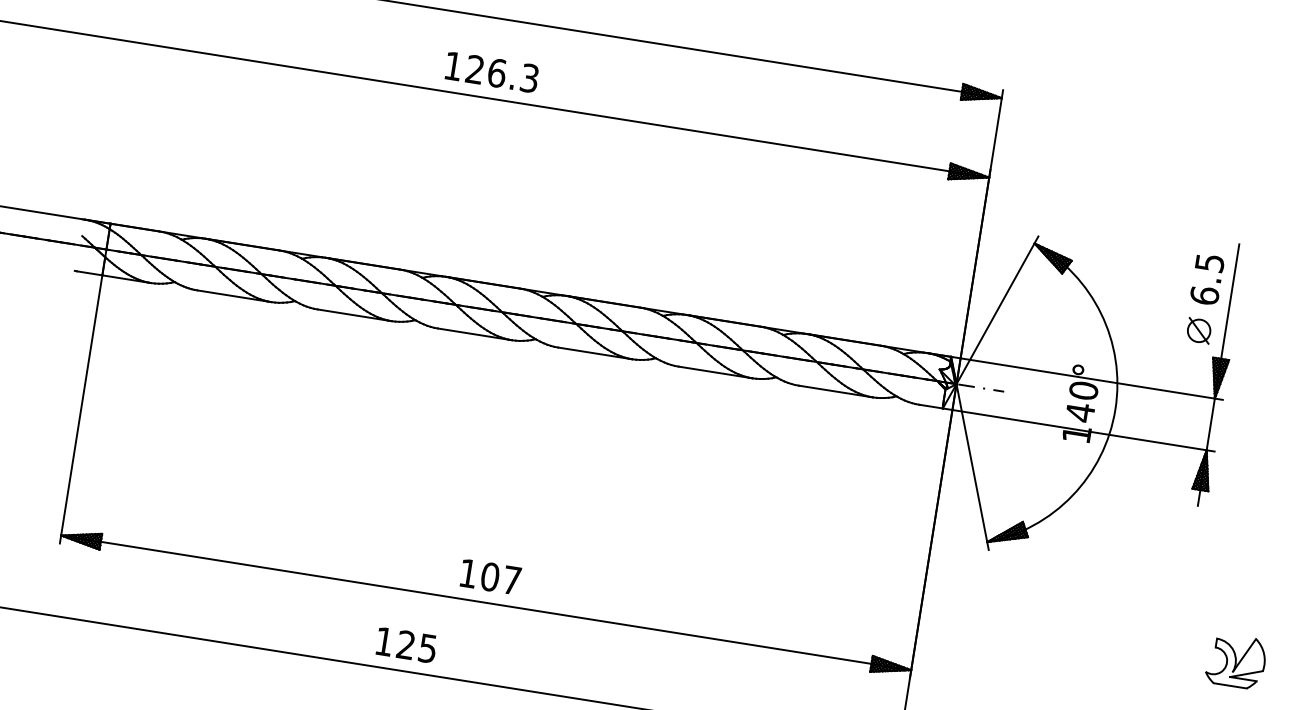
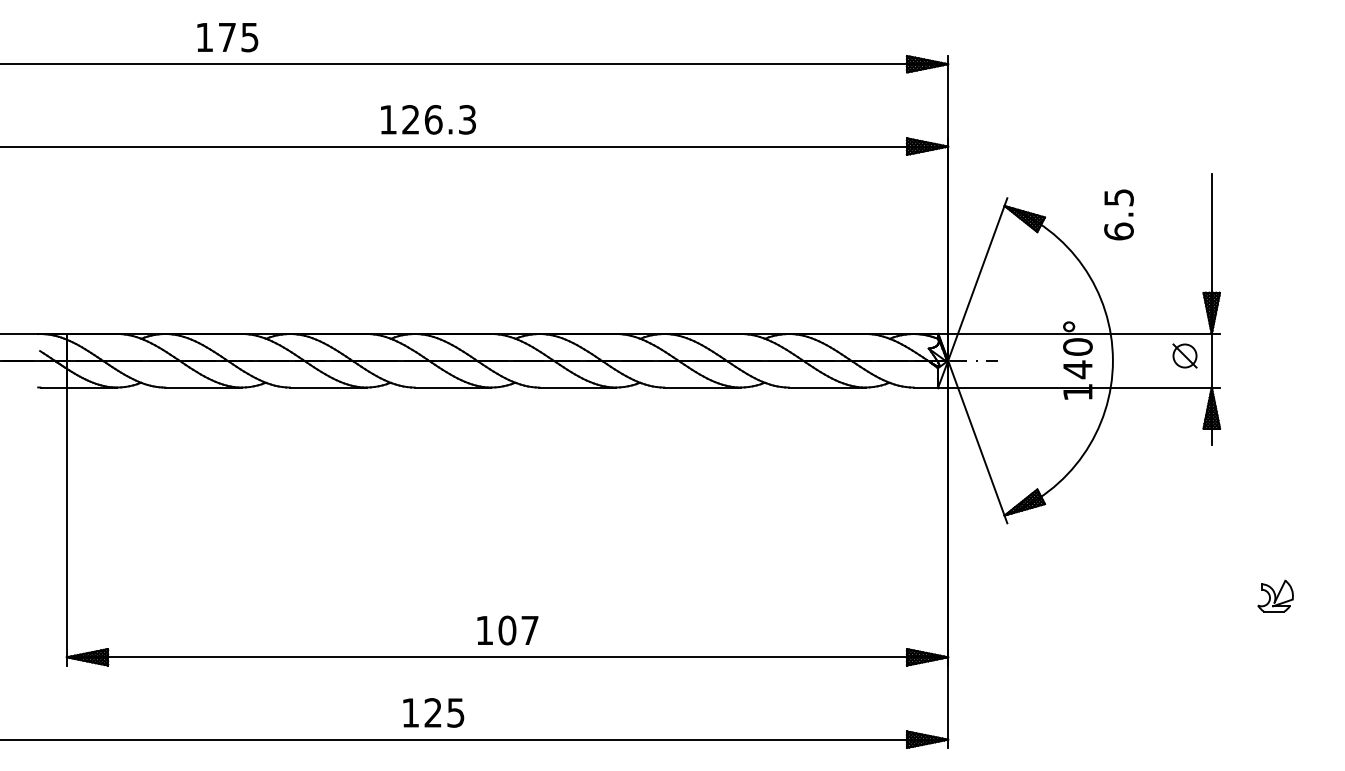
text: (1206, 279) -> (1118, 214), moved
part: (1198, 330) -> (1184, 355), moved
part: (1236, 660) -> (1275, 595), size x0.6

